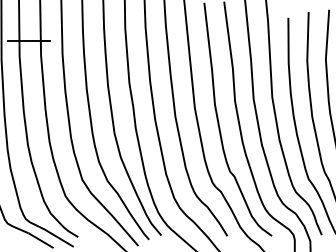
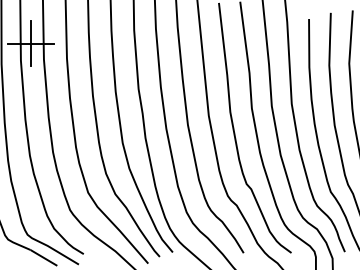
line: (29, 40) -> (31, 43), added

